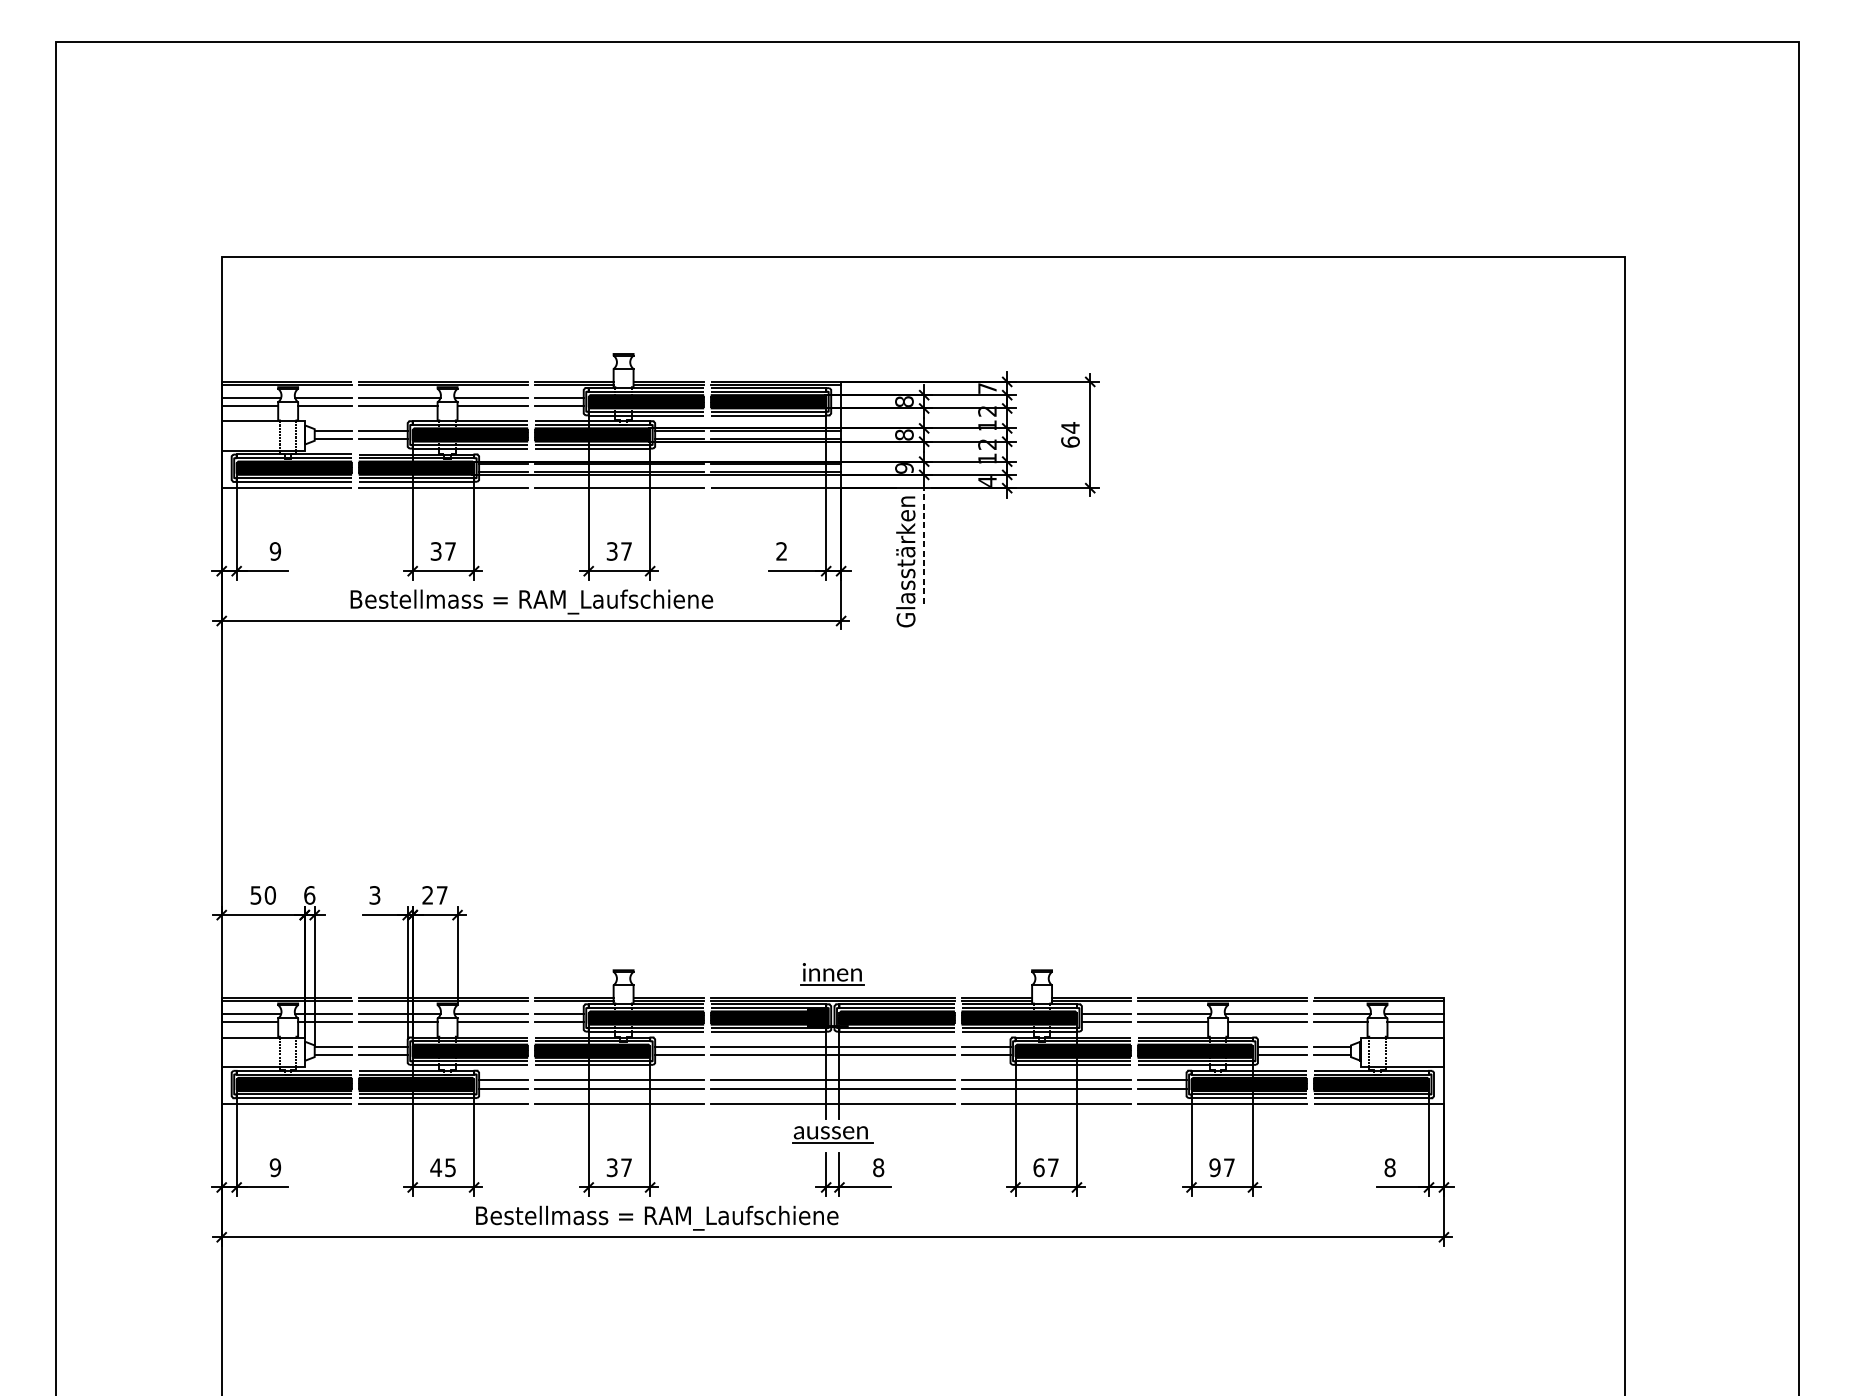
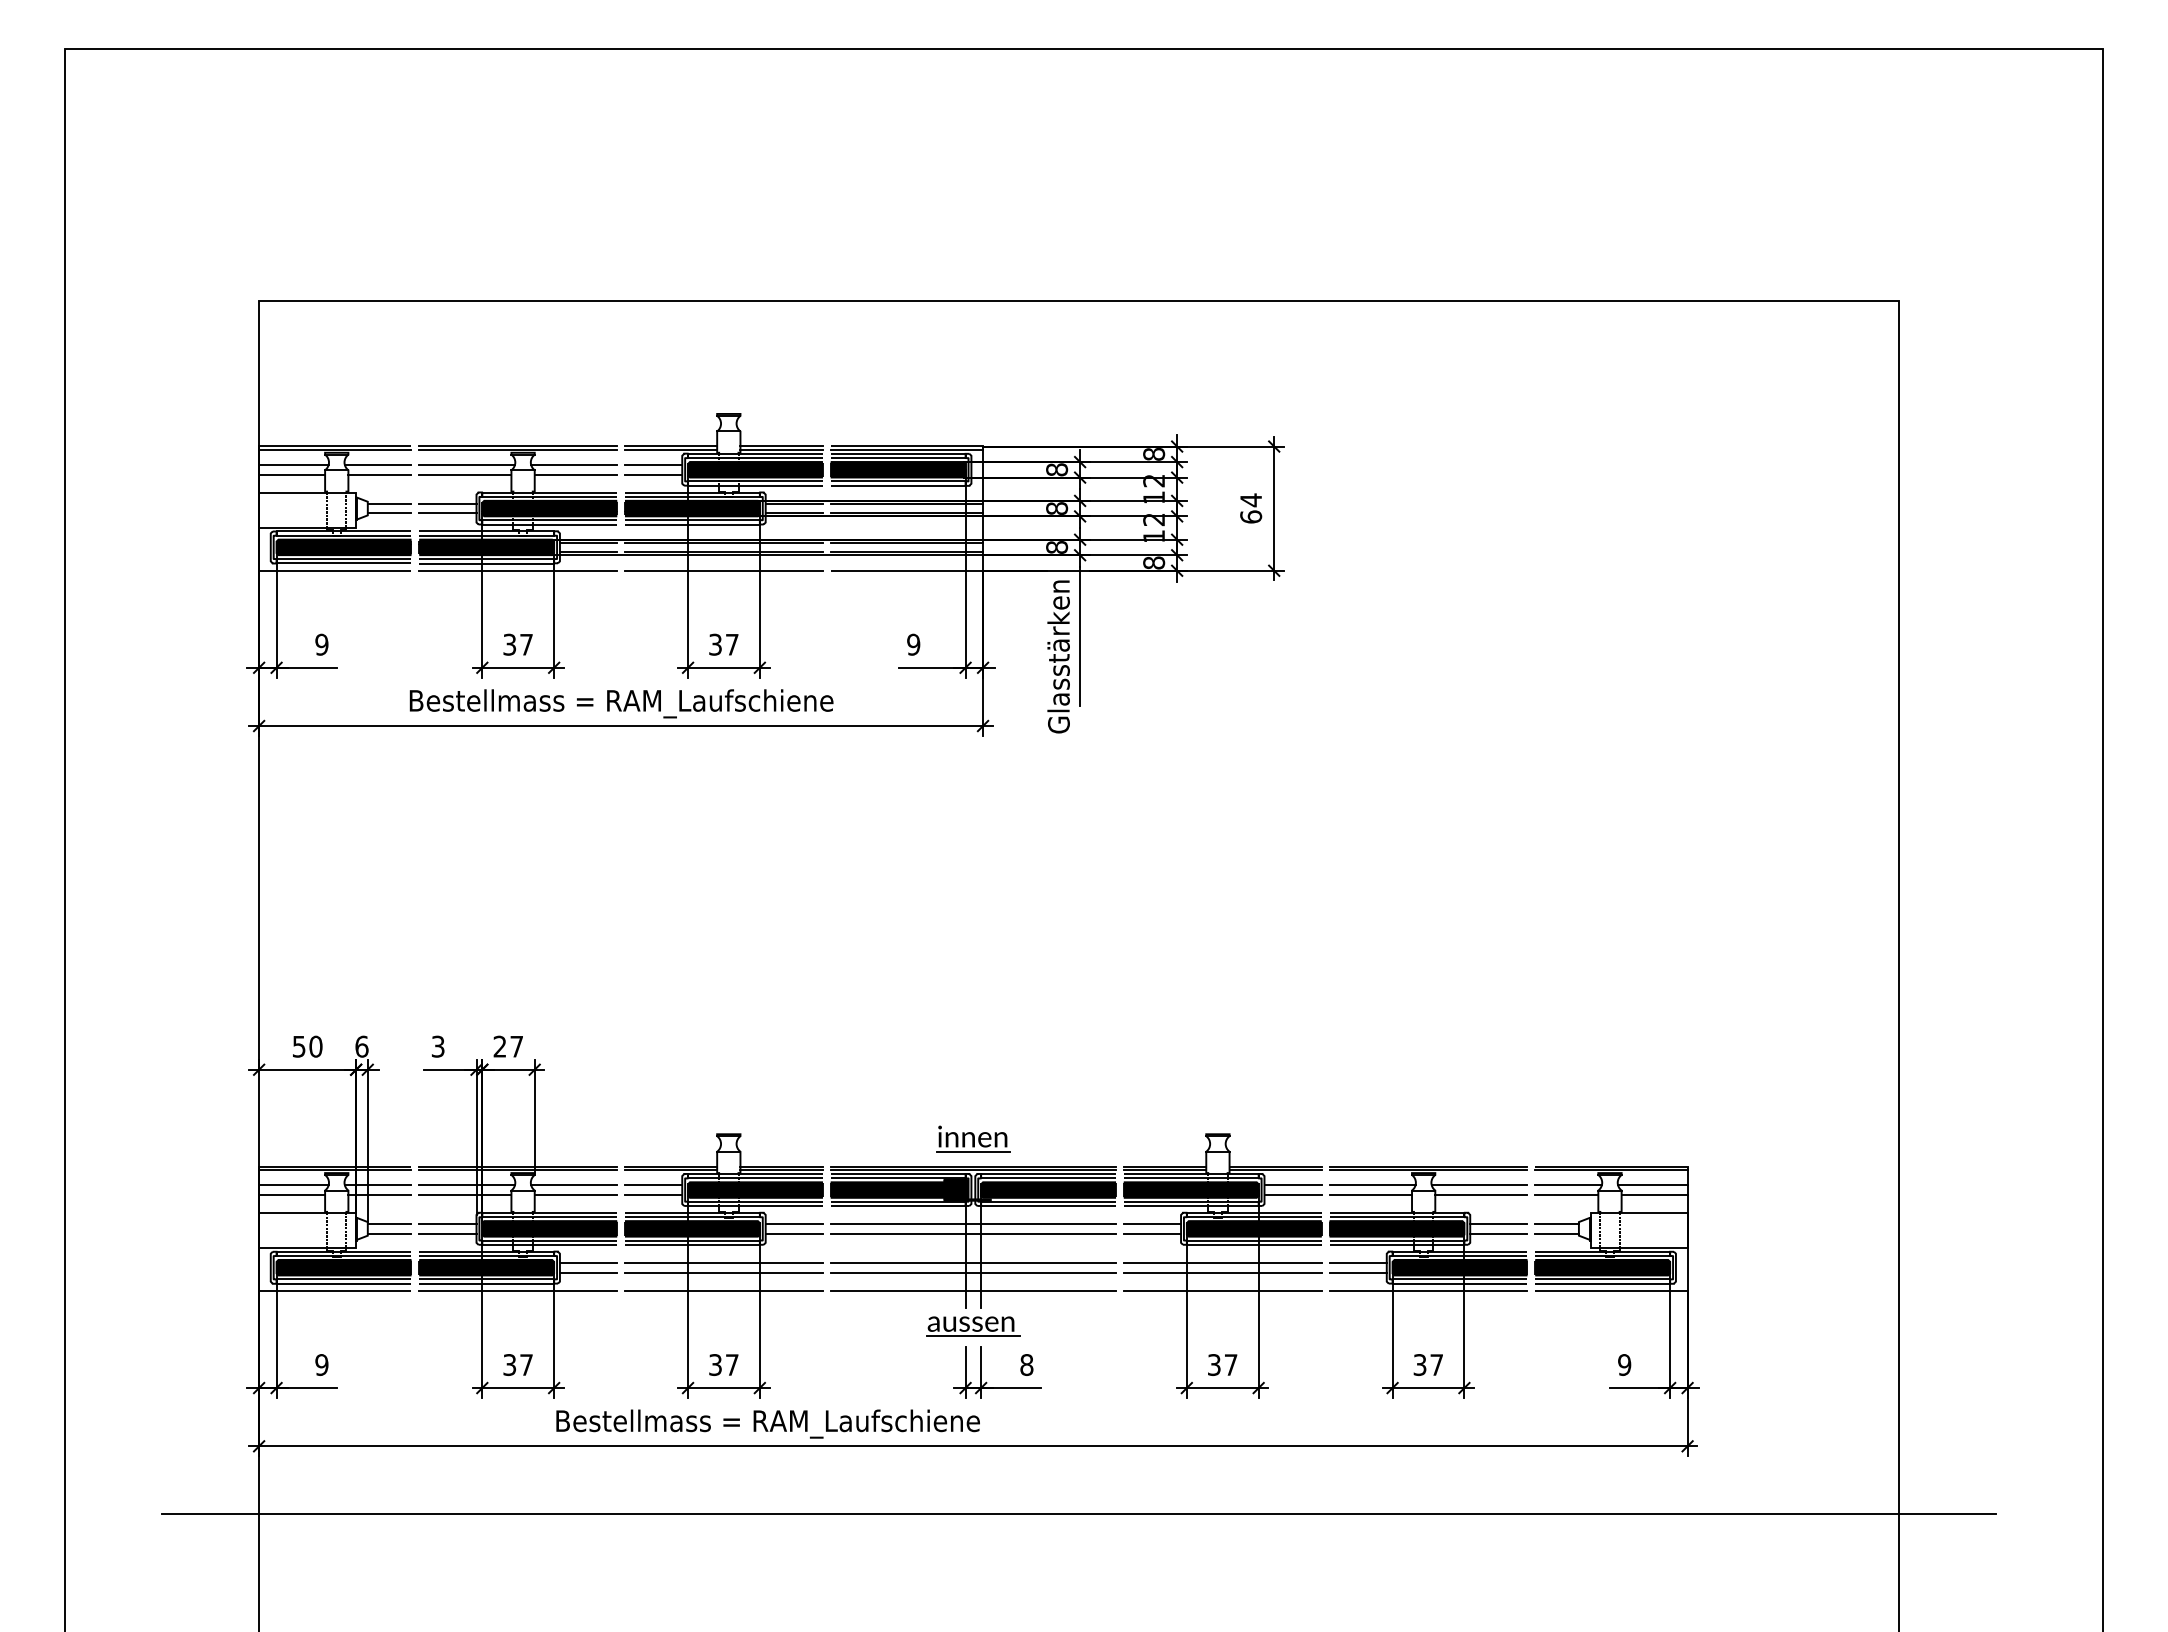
text: (987, 388) -> (1154, 454), 7 -> 8
text: (904, 468) -> (1057, 547), 9 -> 8
text: (987, 481) -> (1154, 562), 4 -> 8
line: (924, 544) -> (1080, 636), dashed -> solid
text: (781, 551) -> (913, 644), 2 -> 9
text: (1039, 1167) -> (1214, 1364), 67 -> 37
text: (1214, 1167) -> (1419, 1364), 97 -> 37
text: (1389, 1167) -> (1624, 1364), 8 -> 9
text: (442, 1168) -> (517, 1365), 45 -> 37
line: (923, 1295) -> (1079, 1514), added

